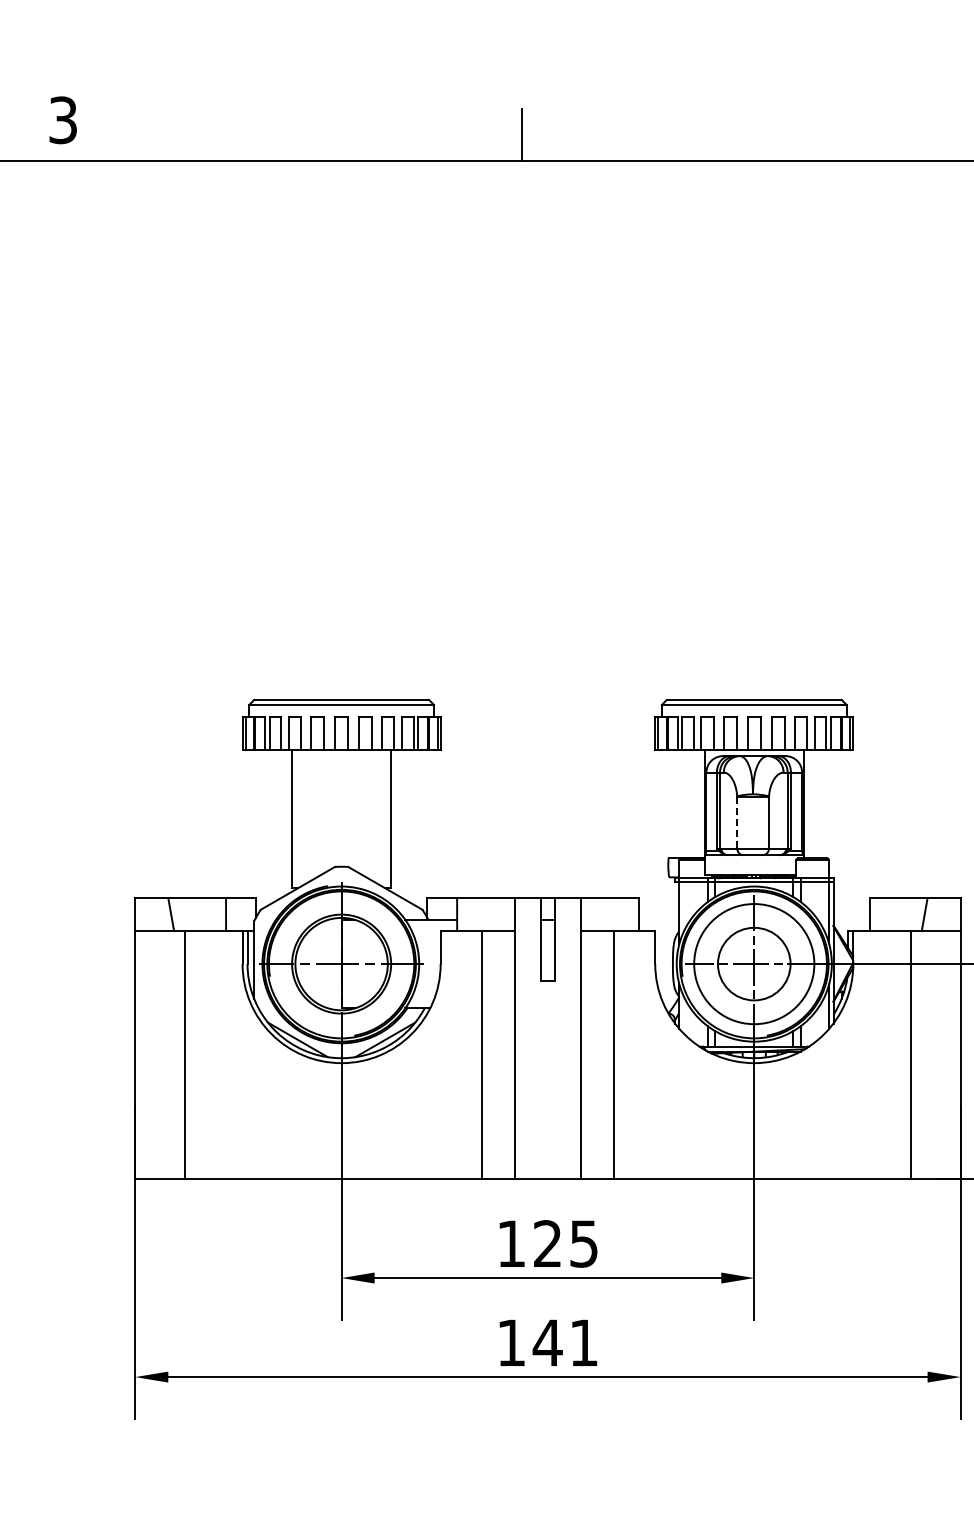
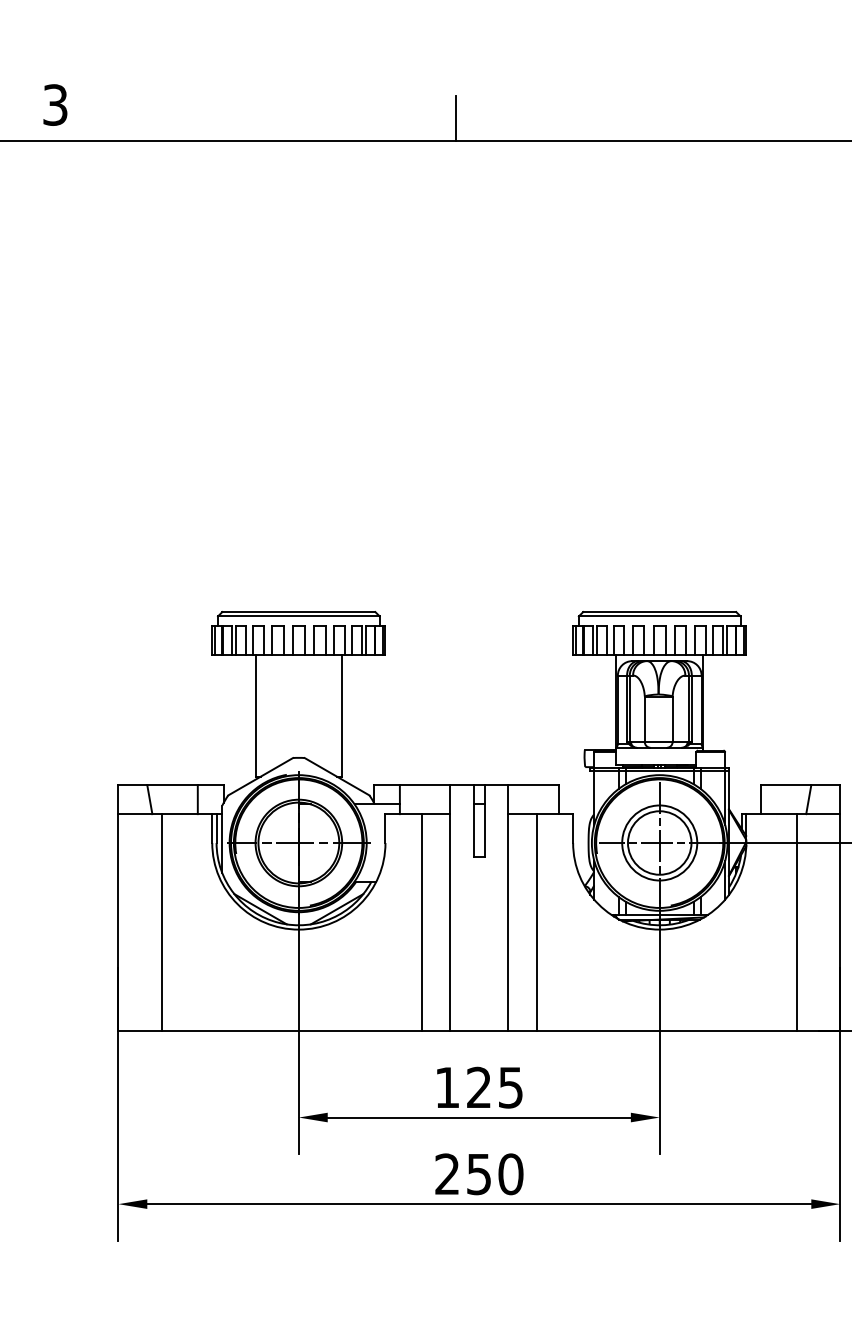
line: (737, 822) -> (645, 719), dashed -> solid
circle: (754, 964) -> (659, 843), size x0.71
text: (547, 1342) -> (478, 1173), 141 -> 250

